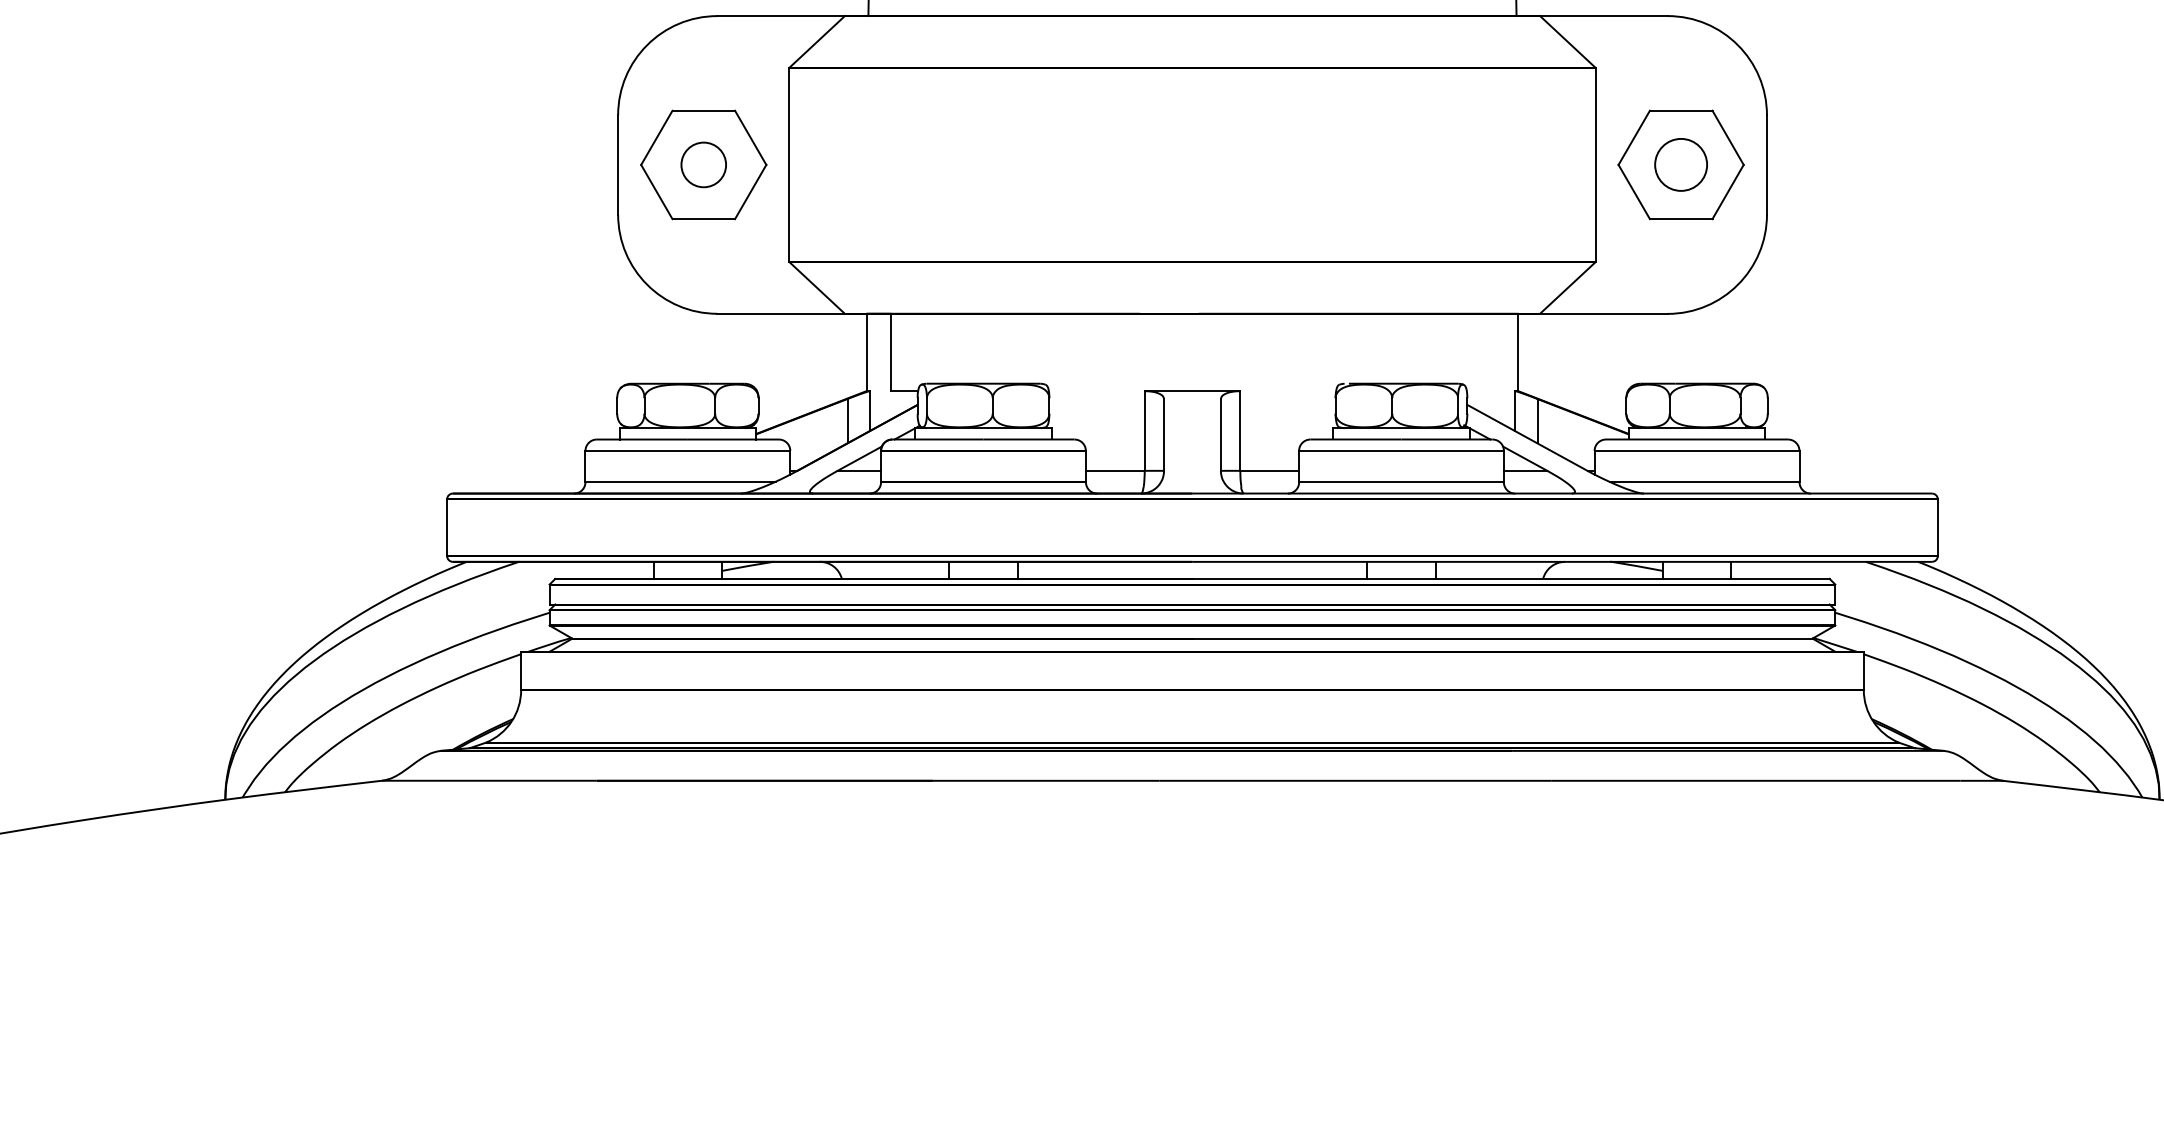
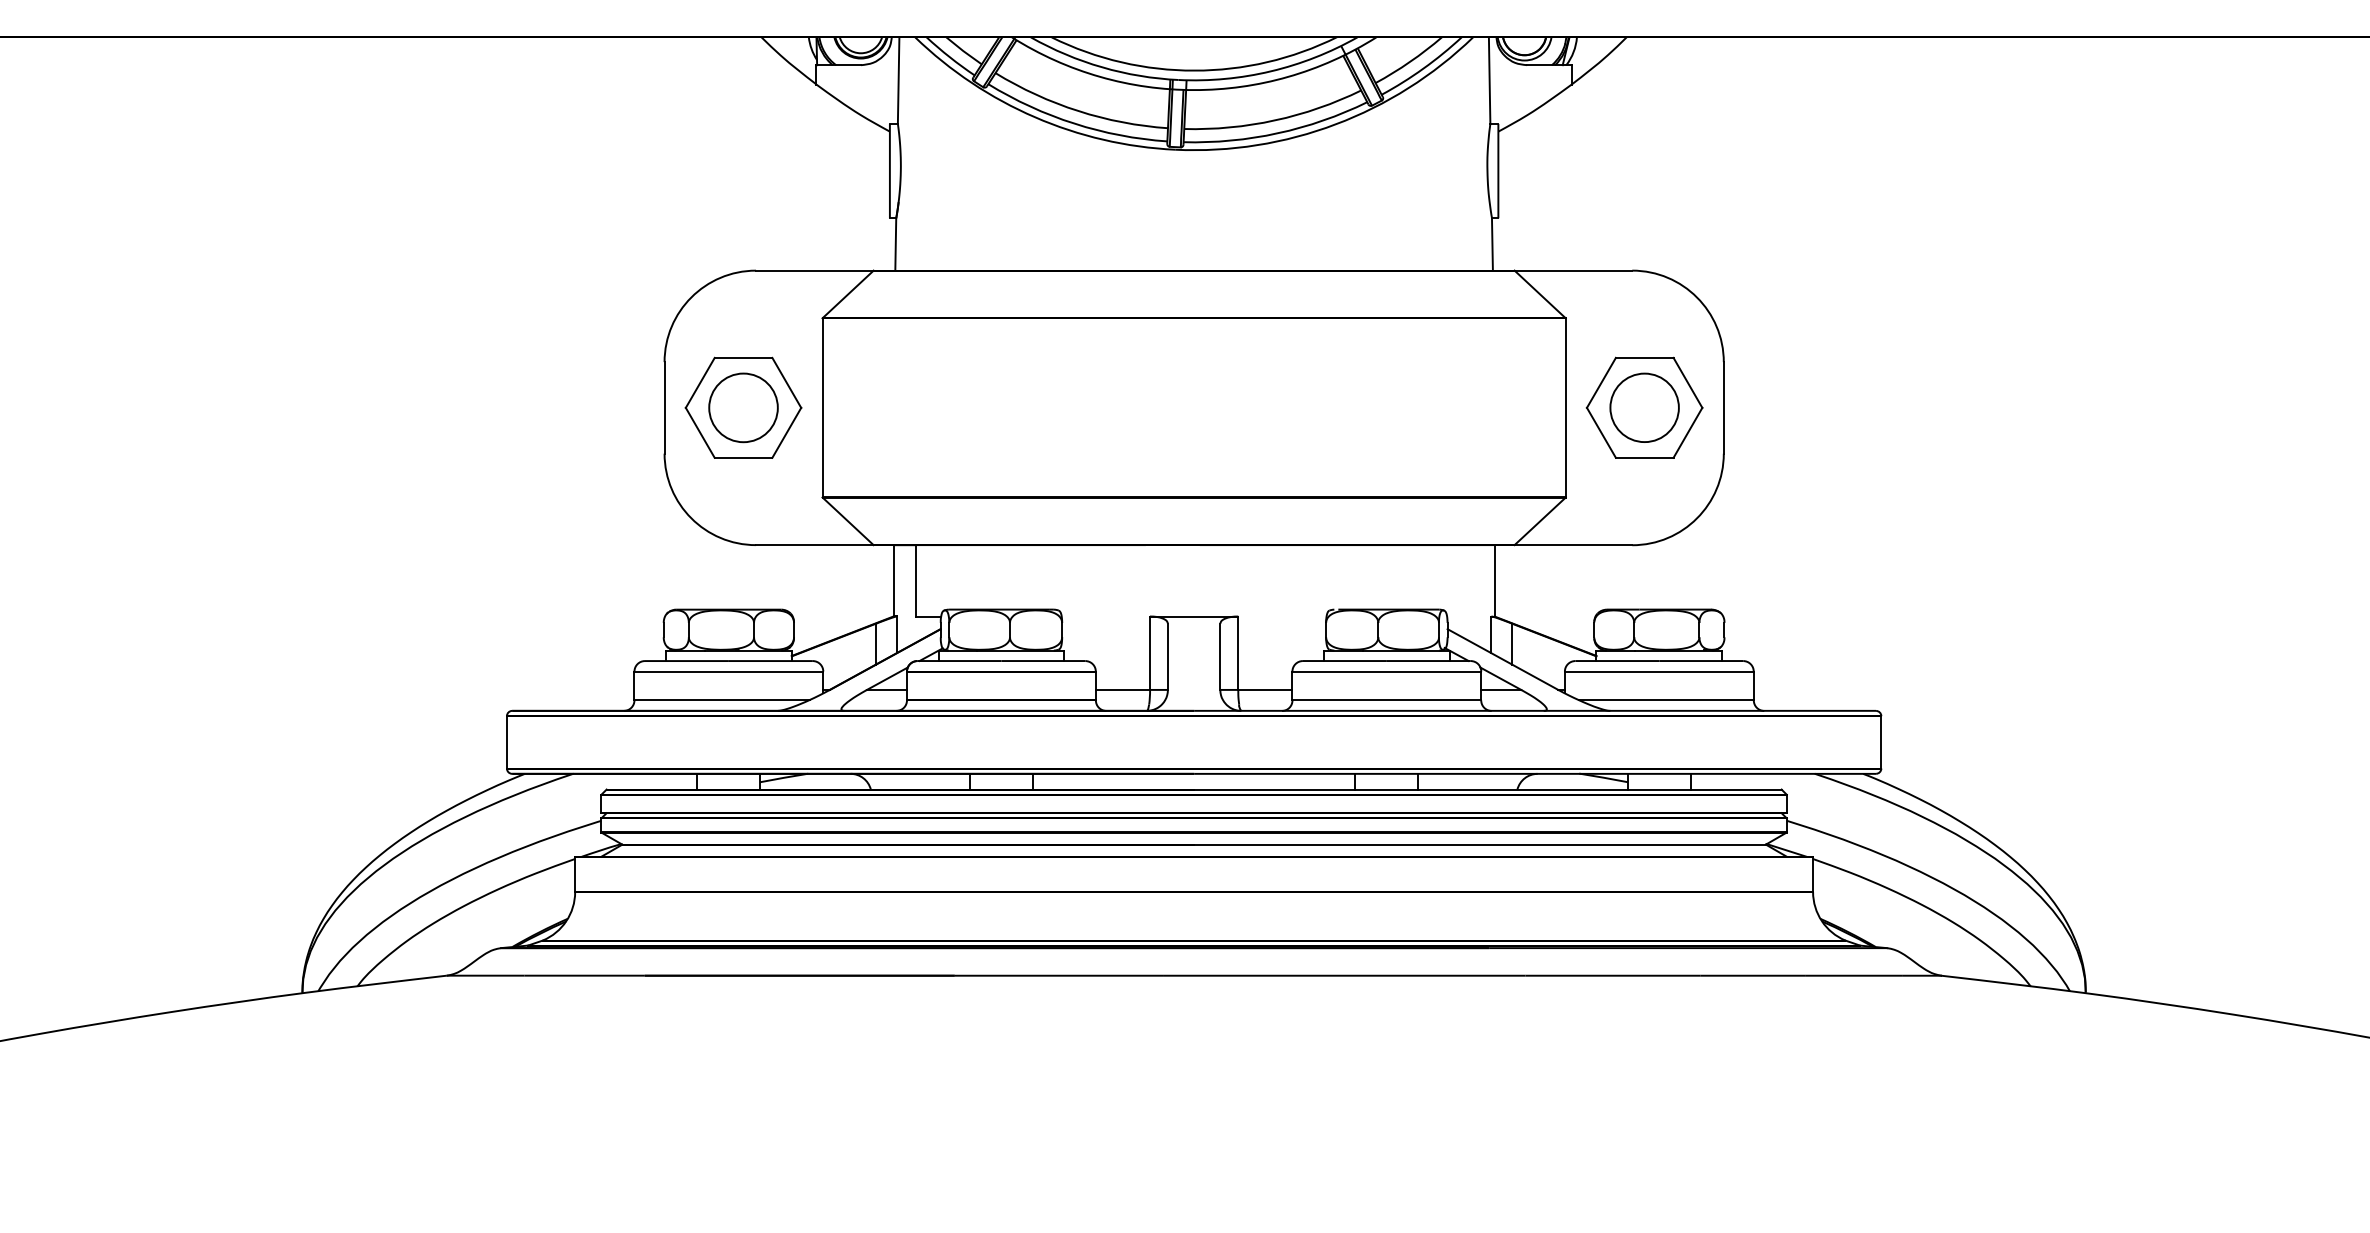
circle: (703, 164) -> (743, 407), size x1.67
circle: (1680, 164) -> (1644, 407), size x1.43

